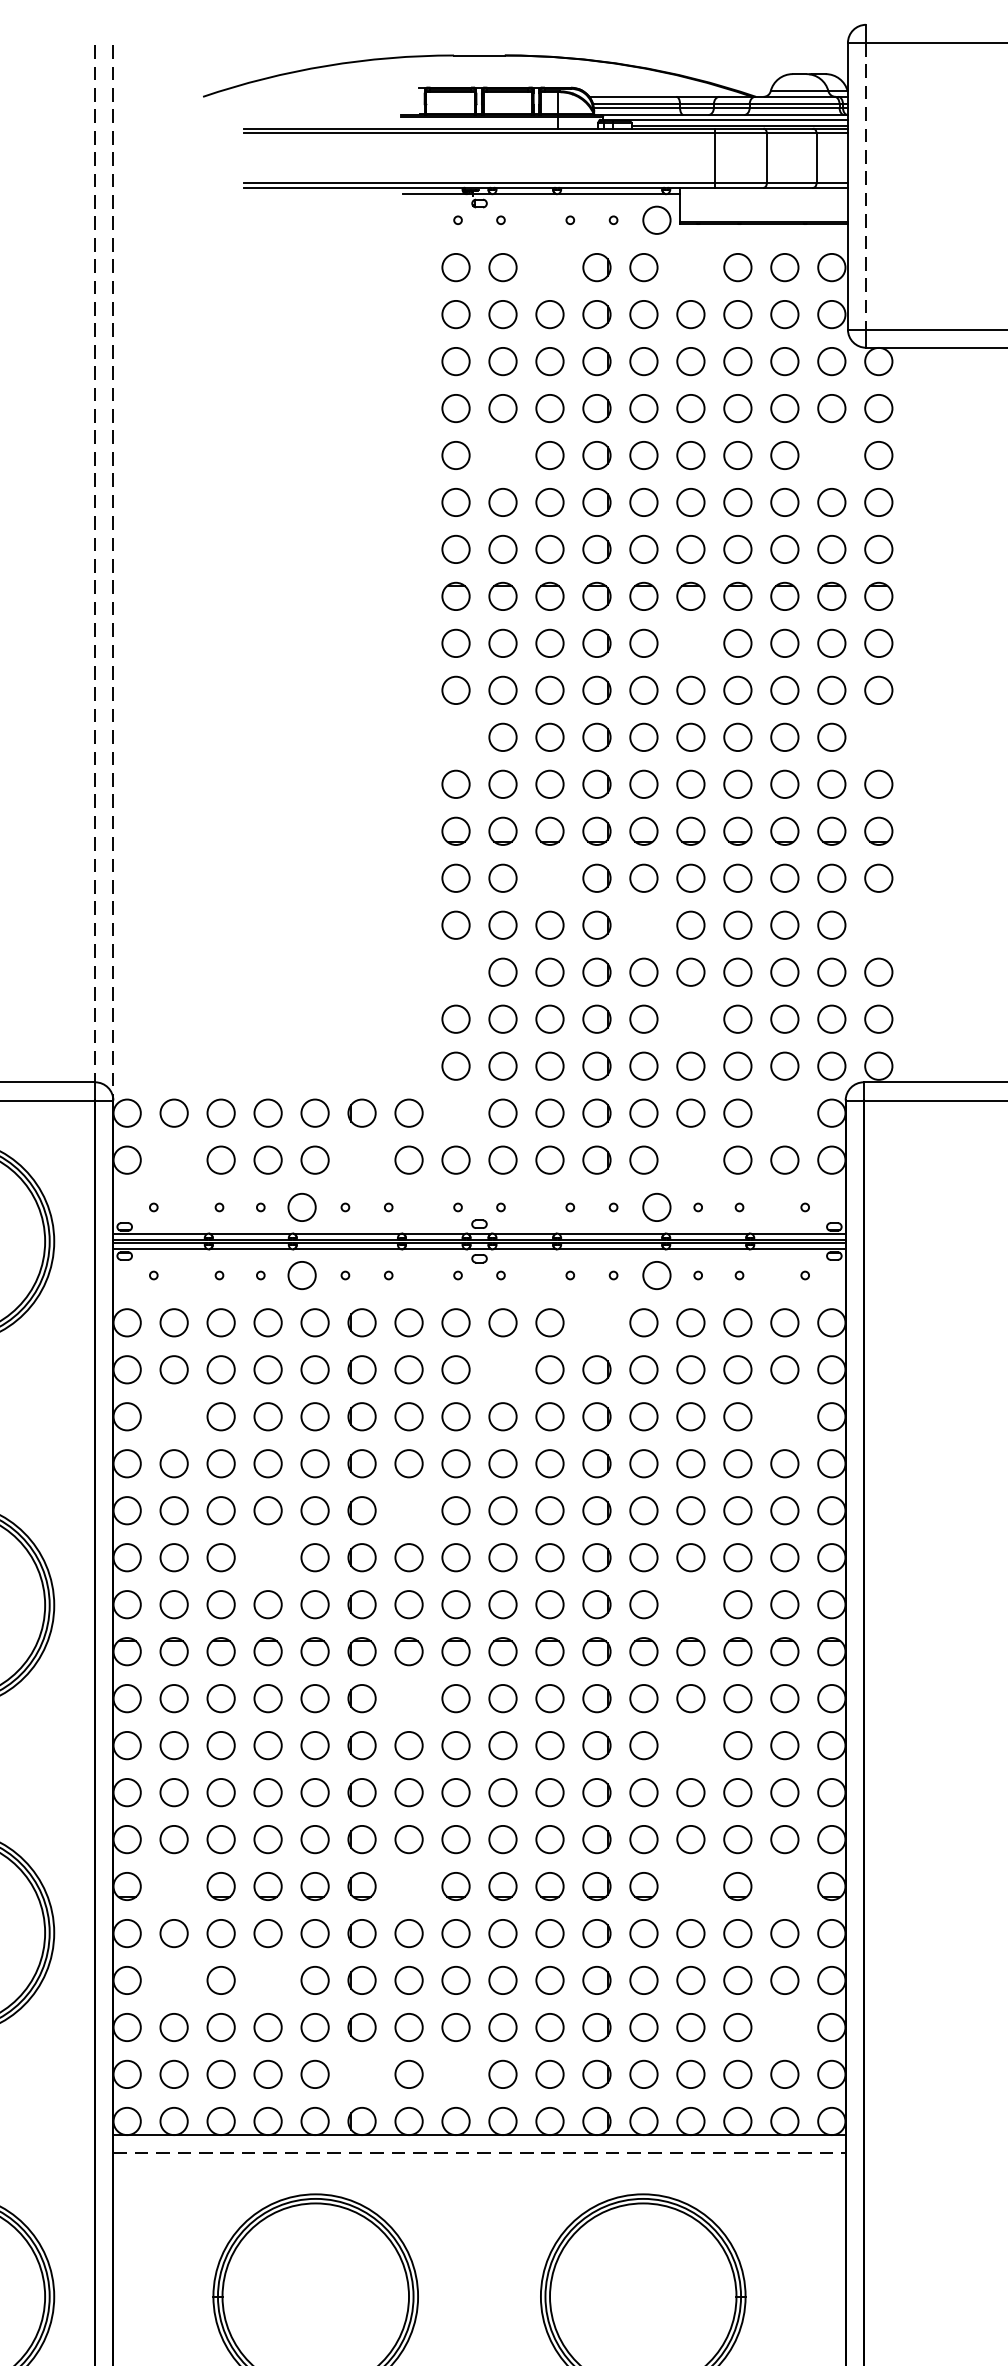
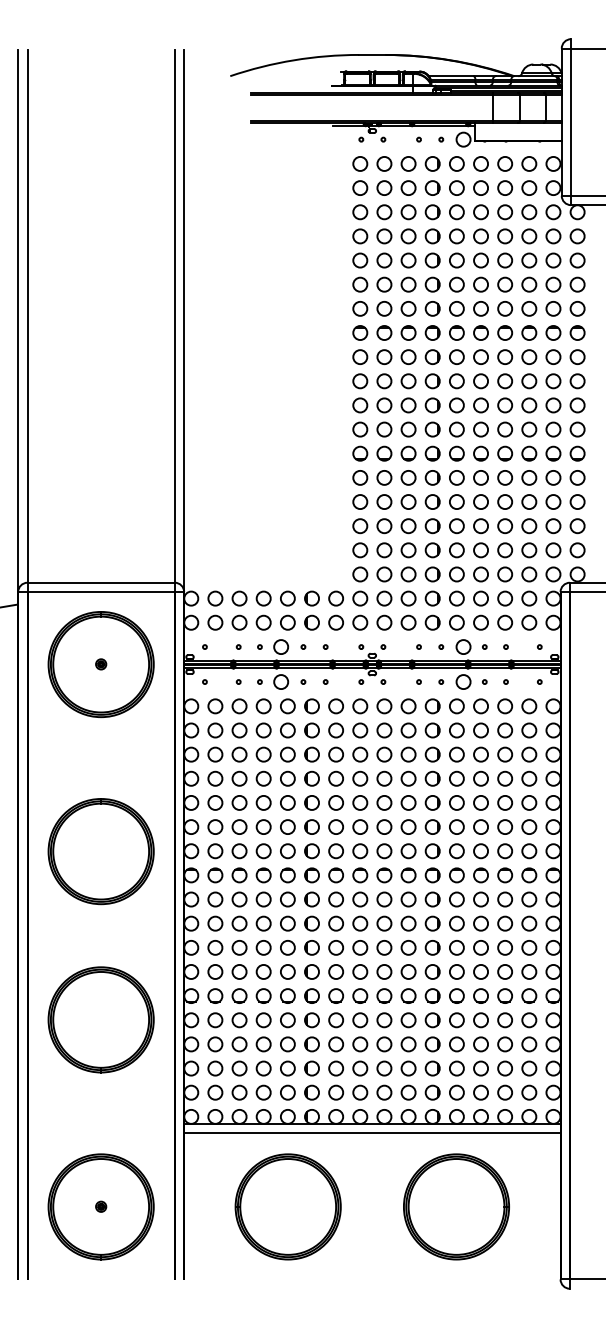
line: (866, 186) -> (571, 122), dashed -> solid
circle: (549, 266) -> (408, 163), added
circle: (689, 266) -> (480, 163), added
circle: (503, 455) -> (384, 260), added
circle: (831, 455) -> (553, 260), added
line: (94, 564) -> (174, 316), dashed -> solid
line: (114, 574) -> (184, 321), dashed -> solid
circle: (689, 642) -> (480, 356), added
circle: (456, 737) -> (360, 405), added
circle: (878, 737) -> (577, 405), added
circle: (549, 877) -> (408, 477), added
circle: (643, 924) -> (456, 501), added
circle: (878, 924) -> (577, 501), added
circle: (456, 972) -> (360, 526), added
circle: (689, 1019) -> (480, 550), added
circle: (456, 1112) -> (360, 598), added
circle: (785, 1112) -> (529, 598), added
circle: (174, 1159) -> (215, 622), added
circle: (361, 1159) -> (311, 622), added
circle: (689, 1159) -> (480, 622), added
circle: (596, 1323) -> (432, 706), added
circle: (503, 1369) -> (384, 730), added
circle: (174, 1416) -> (215, 754), added
circle: (785, 1416) -> (529, 754), added
circle: (407, 1509) -> (335, 802), added
circle: (267, 1556) -> (263, 826), added
circle: (689, 1605) -> (480, 851), added
circle: (407, 1698) -> (335, 899), added
circle: (689, 1745) -> (480, 923), added
circle: (174, 1885) -> (215, 995), added
circle: (409, 1885) -> (336, 995), added
circle: (689, 1885) -> (480, 995), added
circle: (785, 1885) -> (529, 995), added
circle: (174, 1980) -> (215, 1044), added
circle: (267, 1980) -> (263, 1044), added
circle: (785, 2027) -> (529, 1068), added
circle: (361, 2074) -> (311, 1092), added
circle: (456, 2074) -> (360, 1092), added
line: (479, 2153) -> (372, 1133), dashed -> solid

